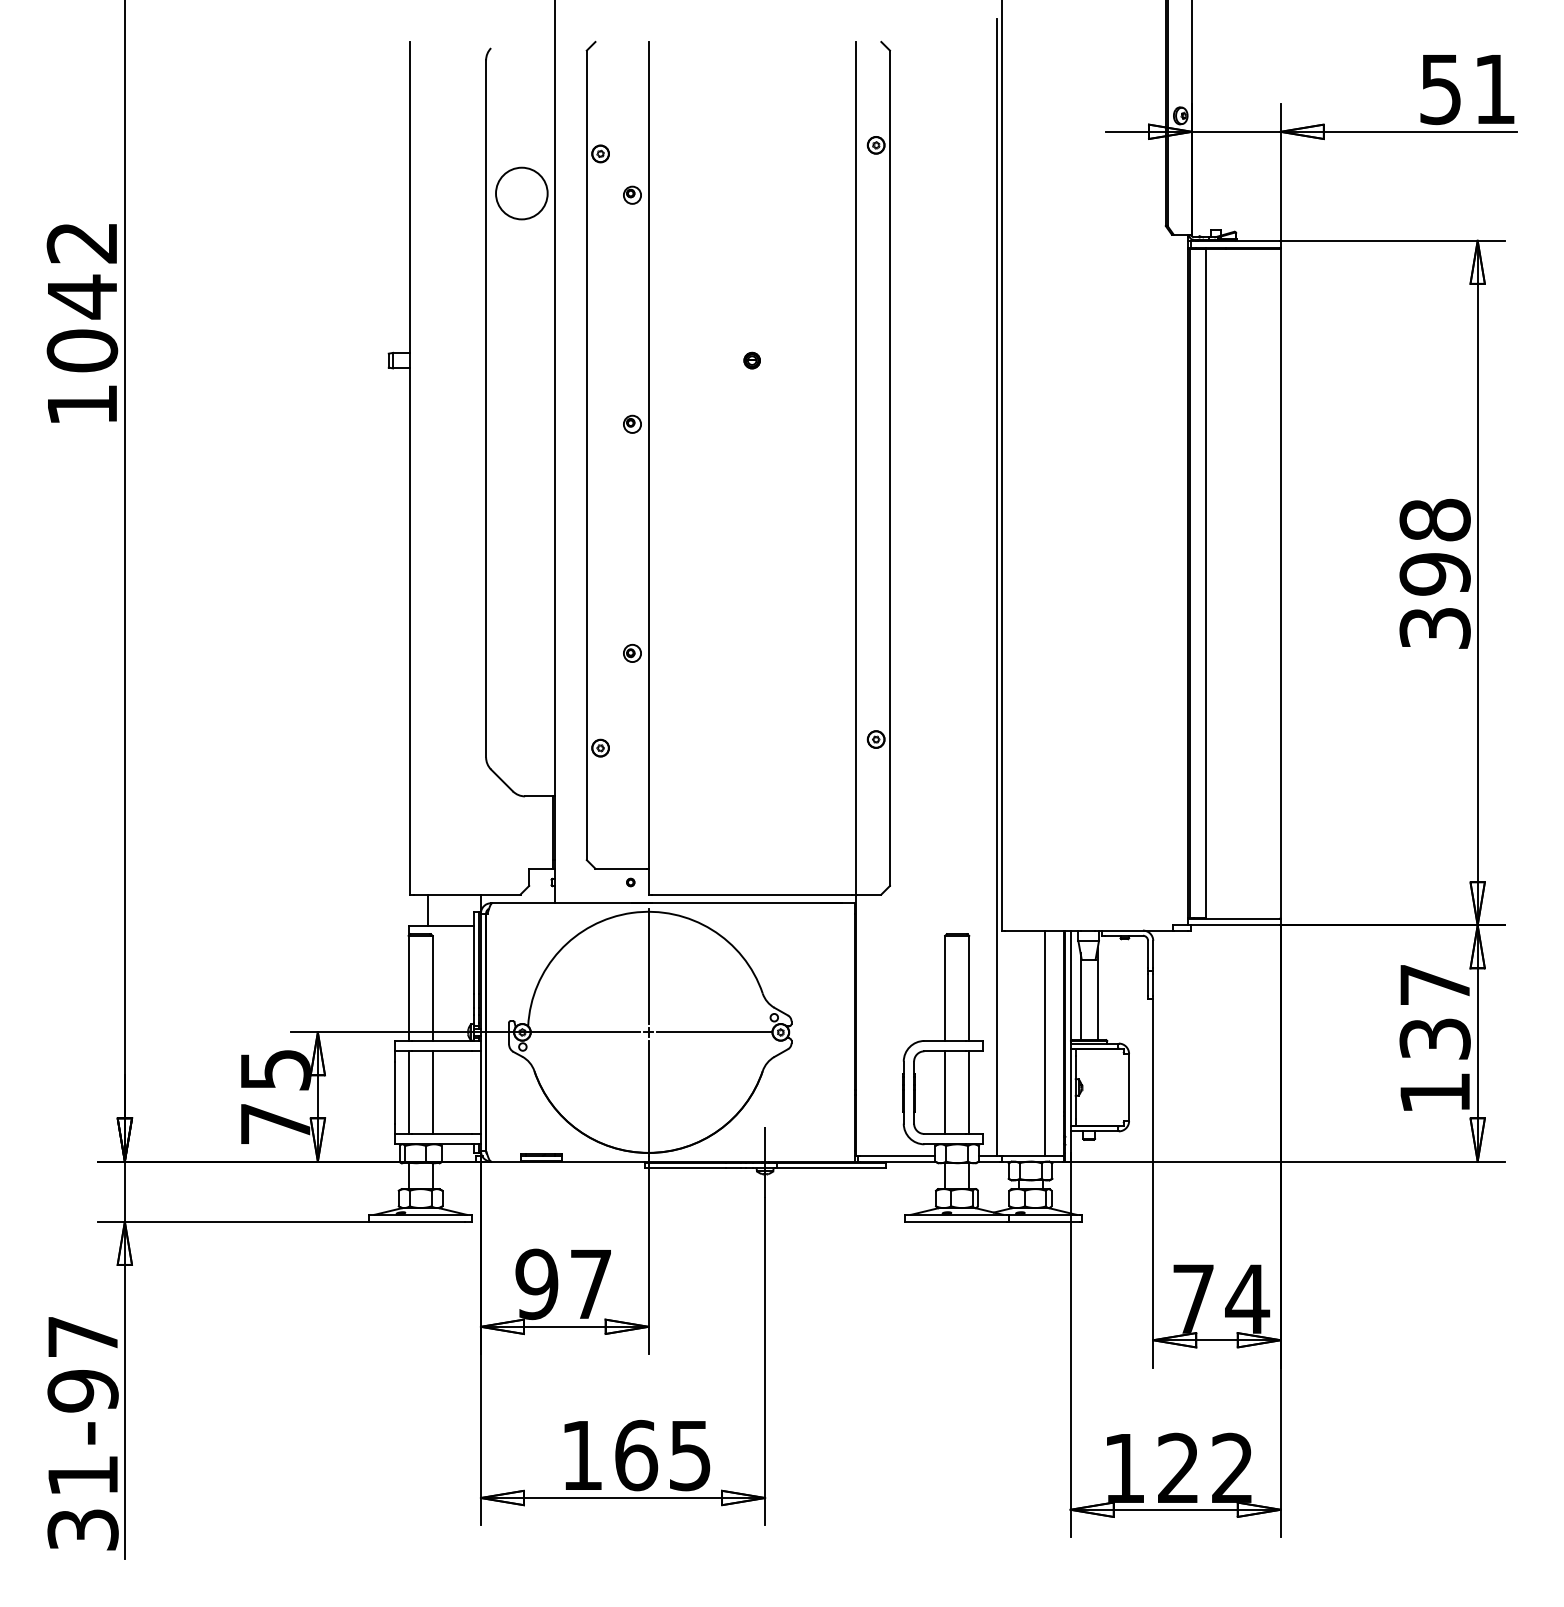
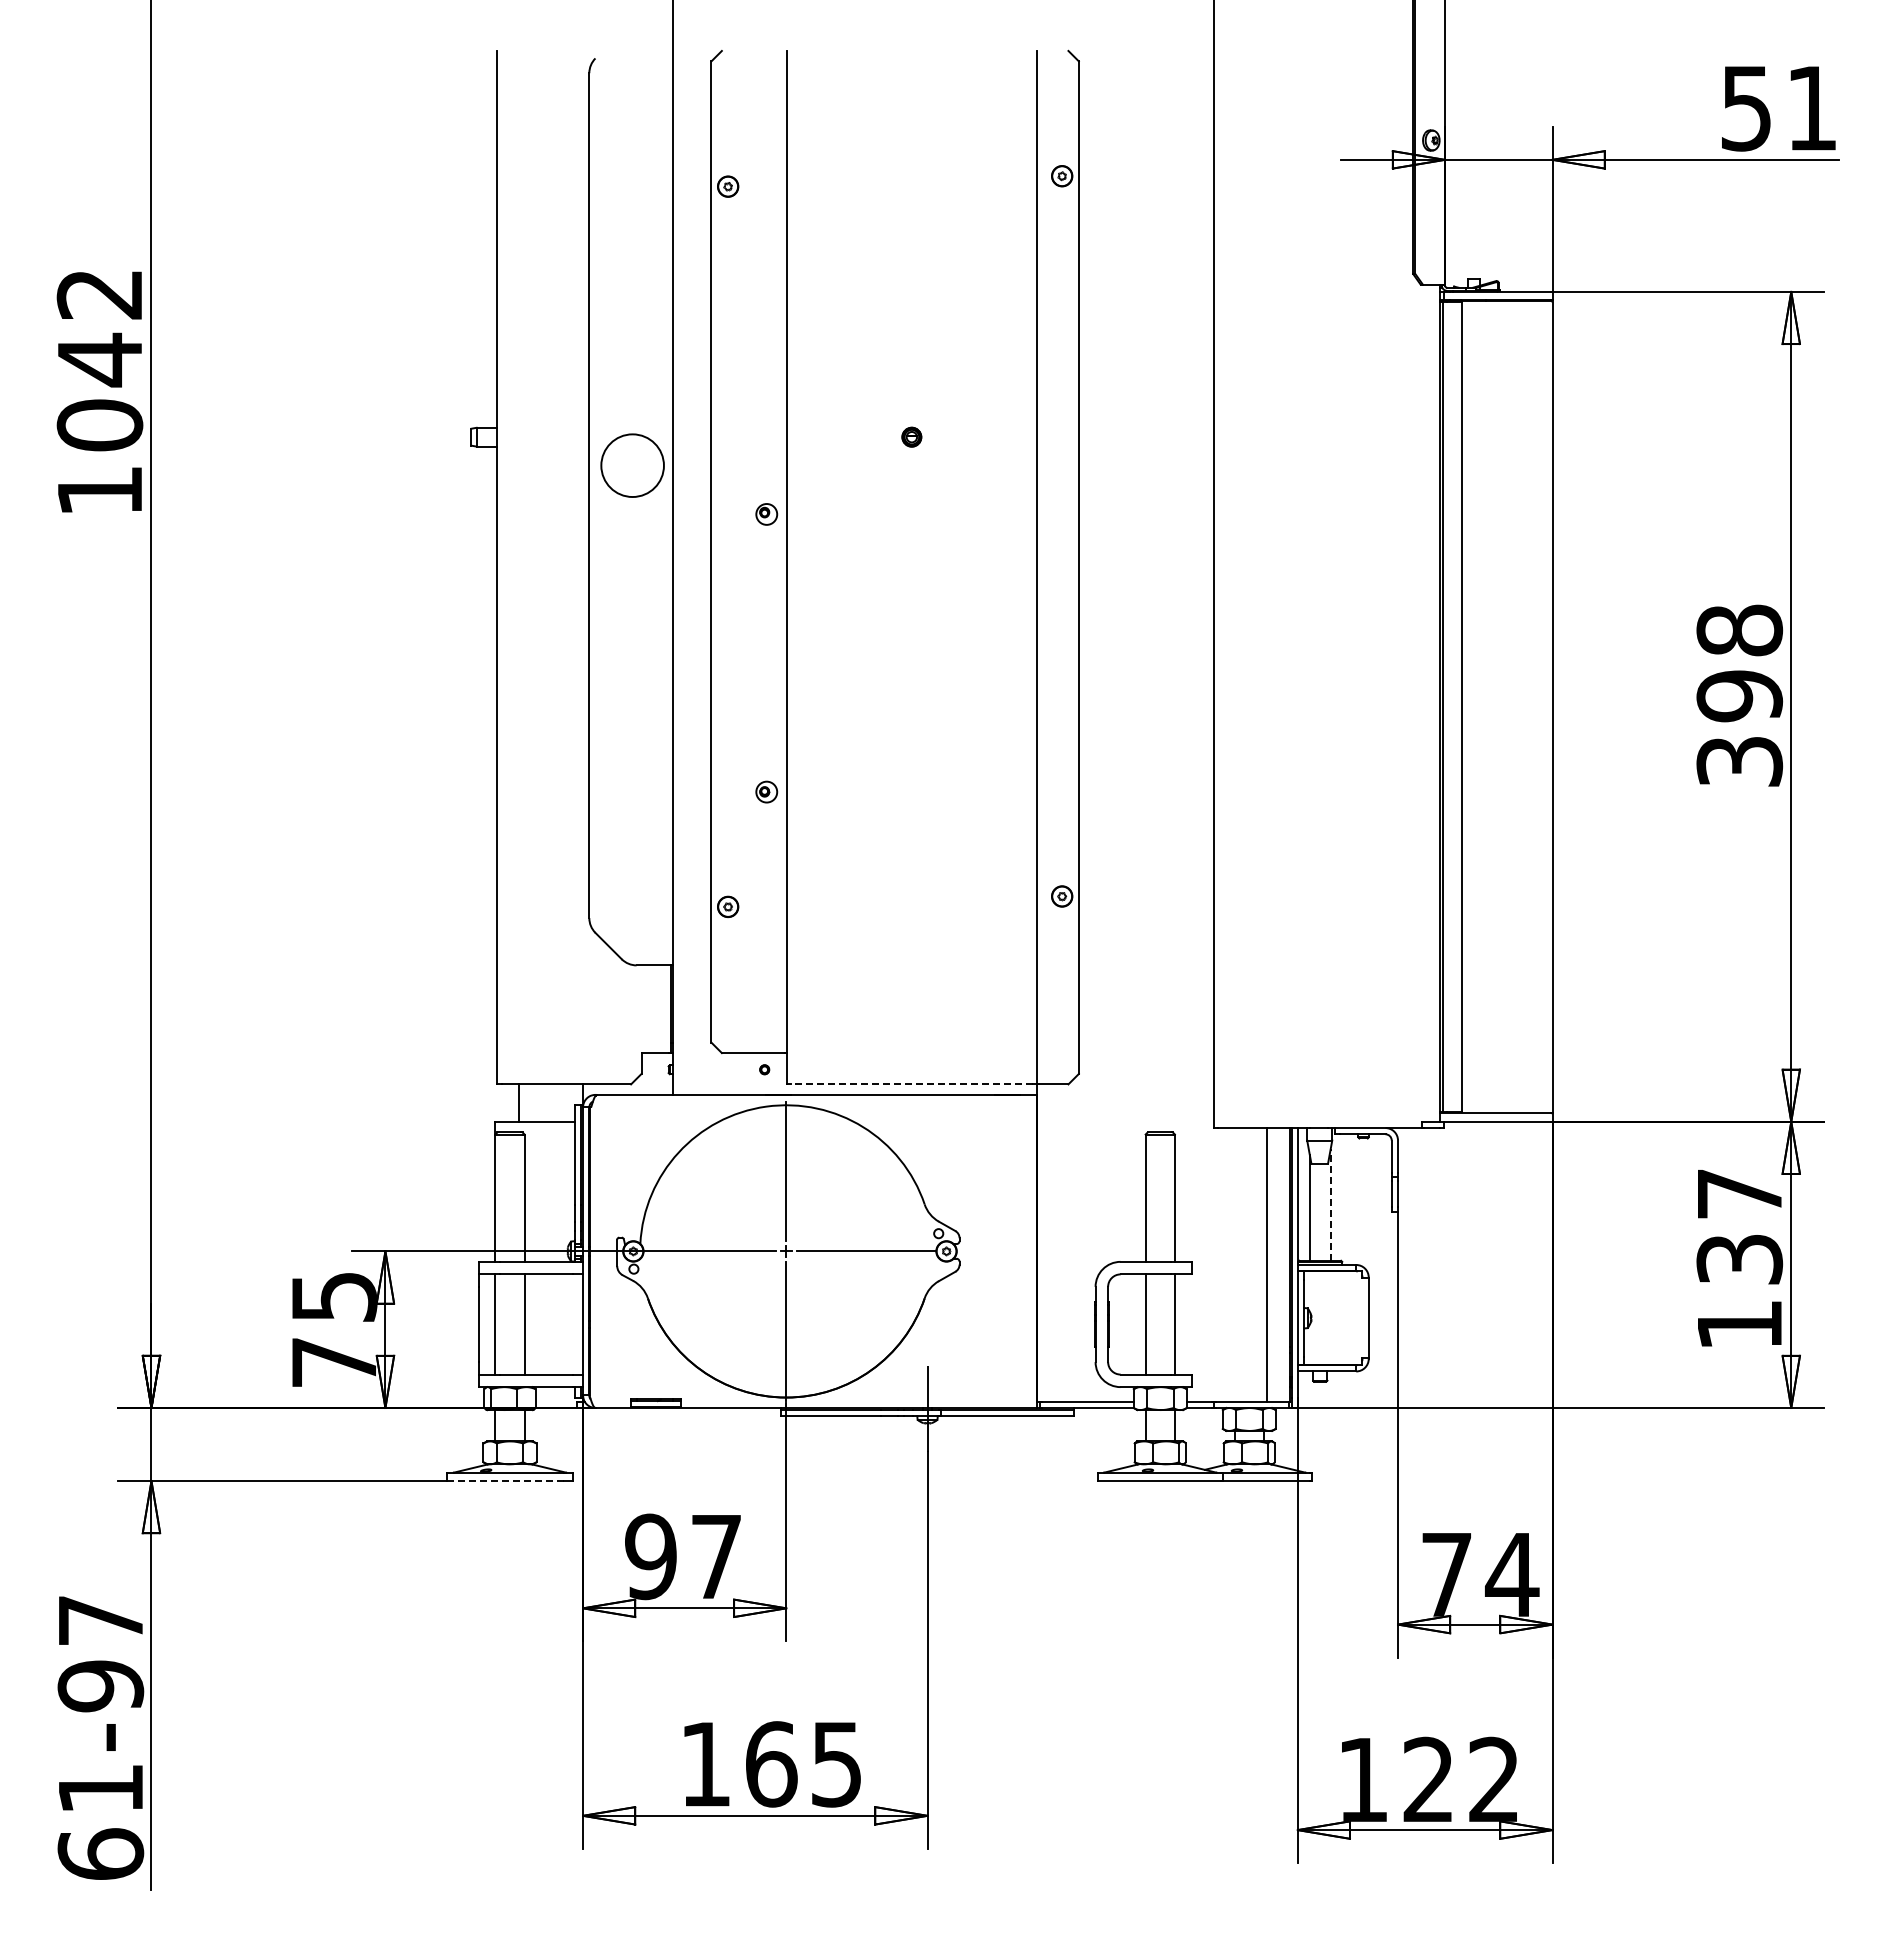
circle: (521, 193) -> (632, 465), moved
part: (632, 195) -> (766, 236), removed
line: (996, 587) -> (1208, 712), removed
line: (751, 894) -> (911, 1084), solid -> dashed
line: (1097, 993) -> (1330, 1204), solid -> dashed
line: (417, 1222) -> (506, 1481), solid -> dashed
text: (82, 1529) -> (100, 1853), 31-97 -> 61-97

